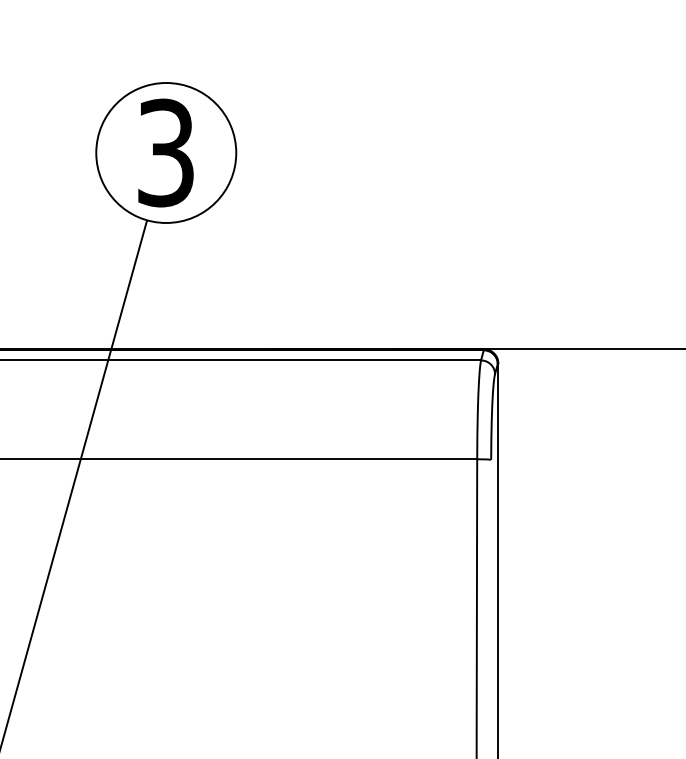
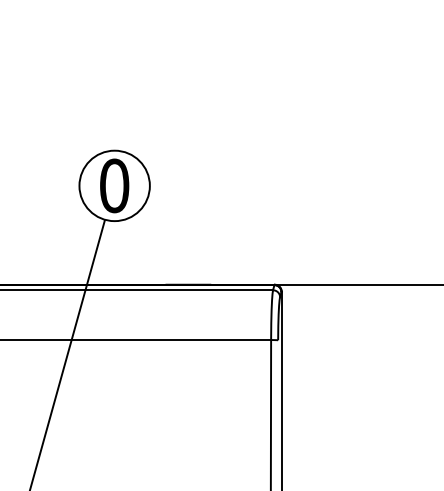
text: (165, 152) -> (114, 185), 3 -> 0

